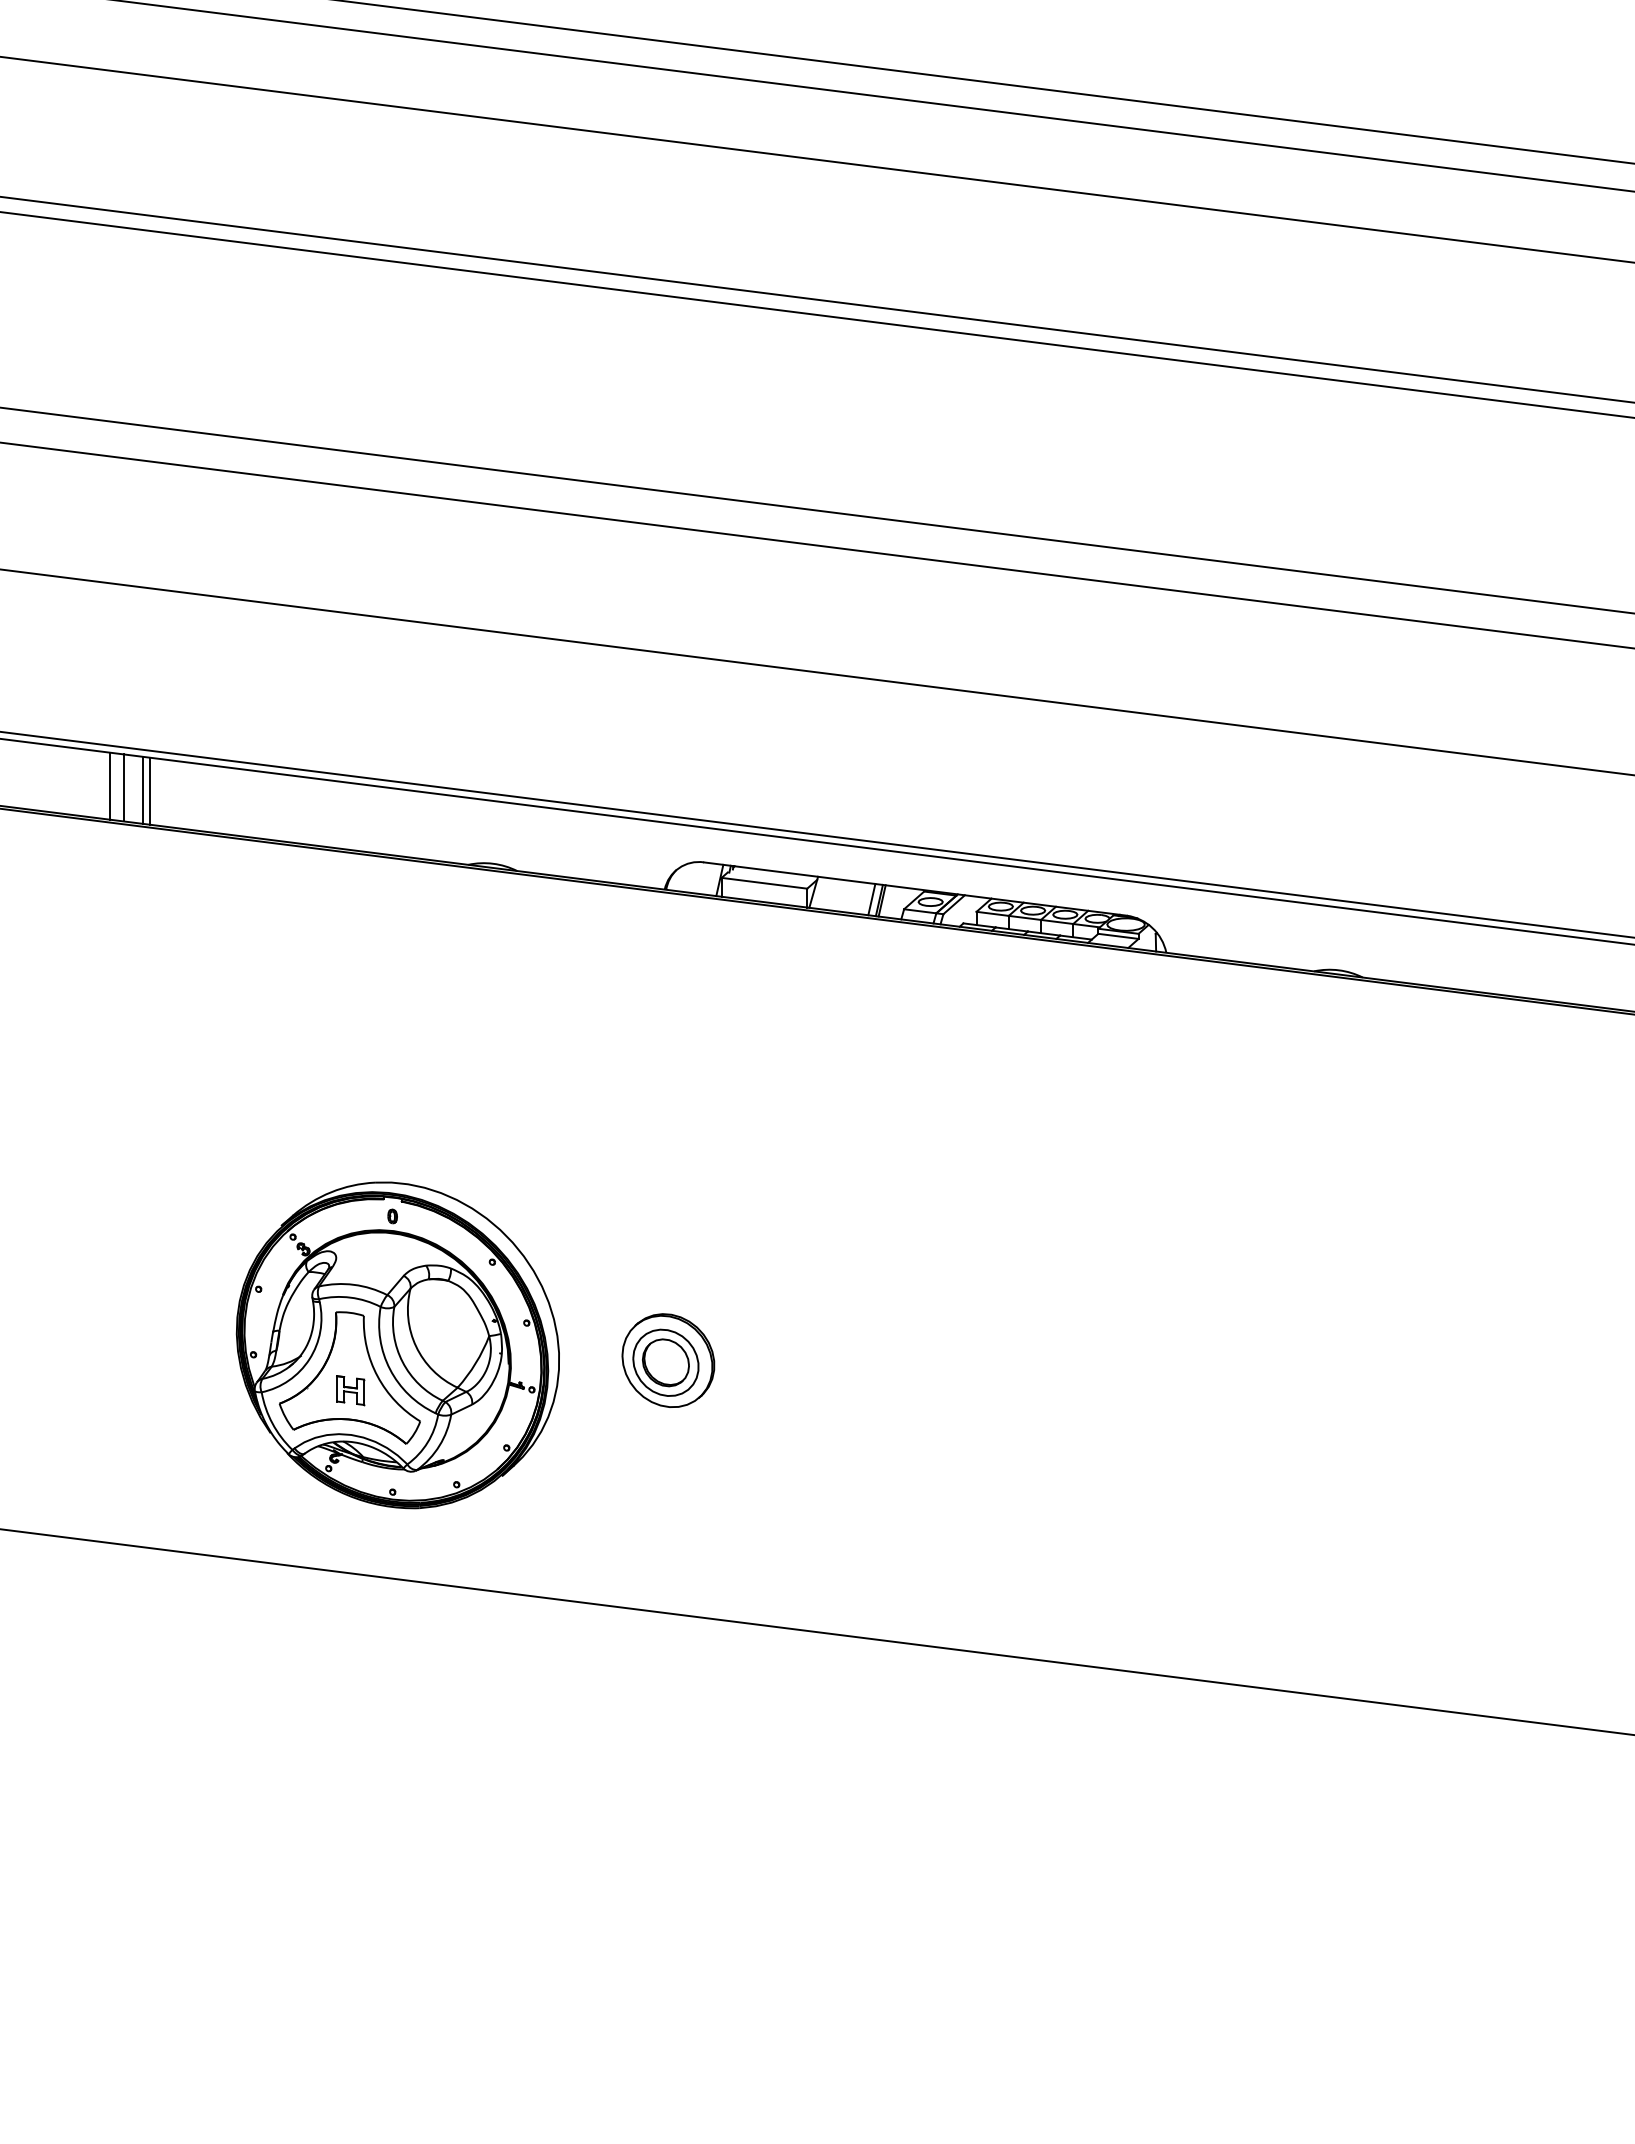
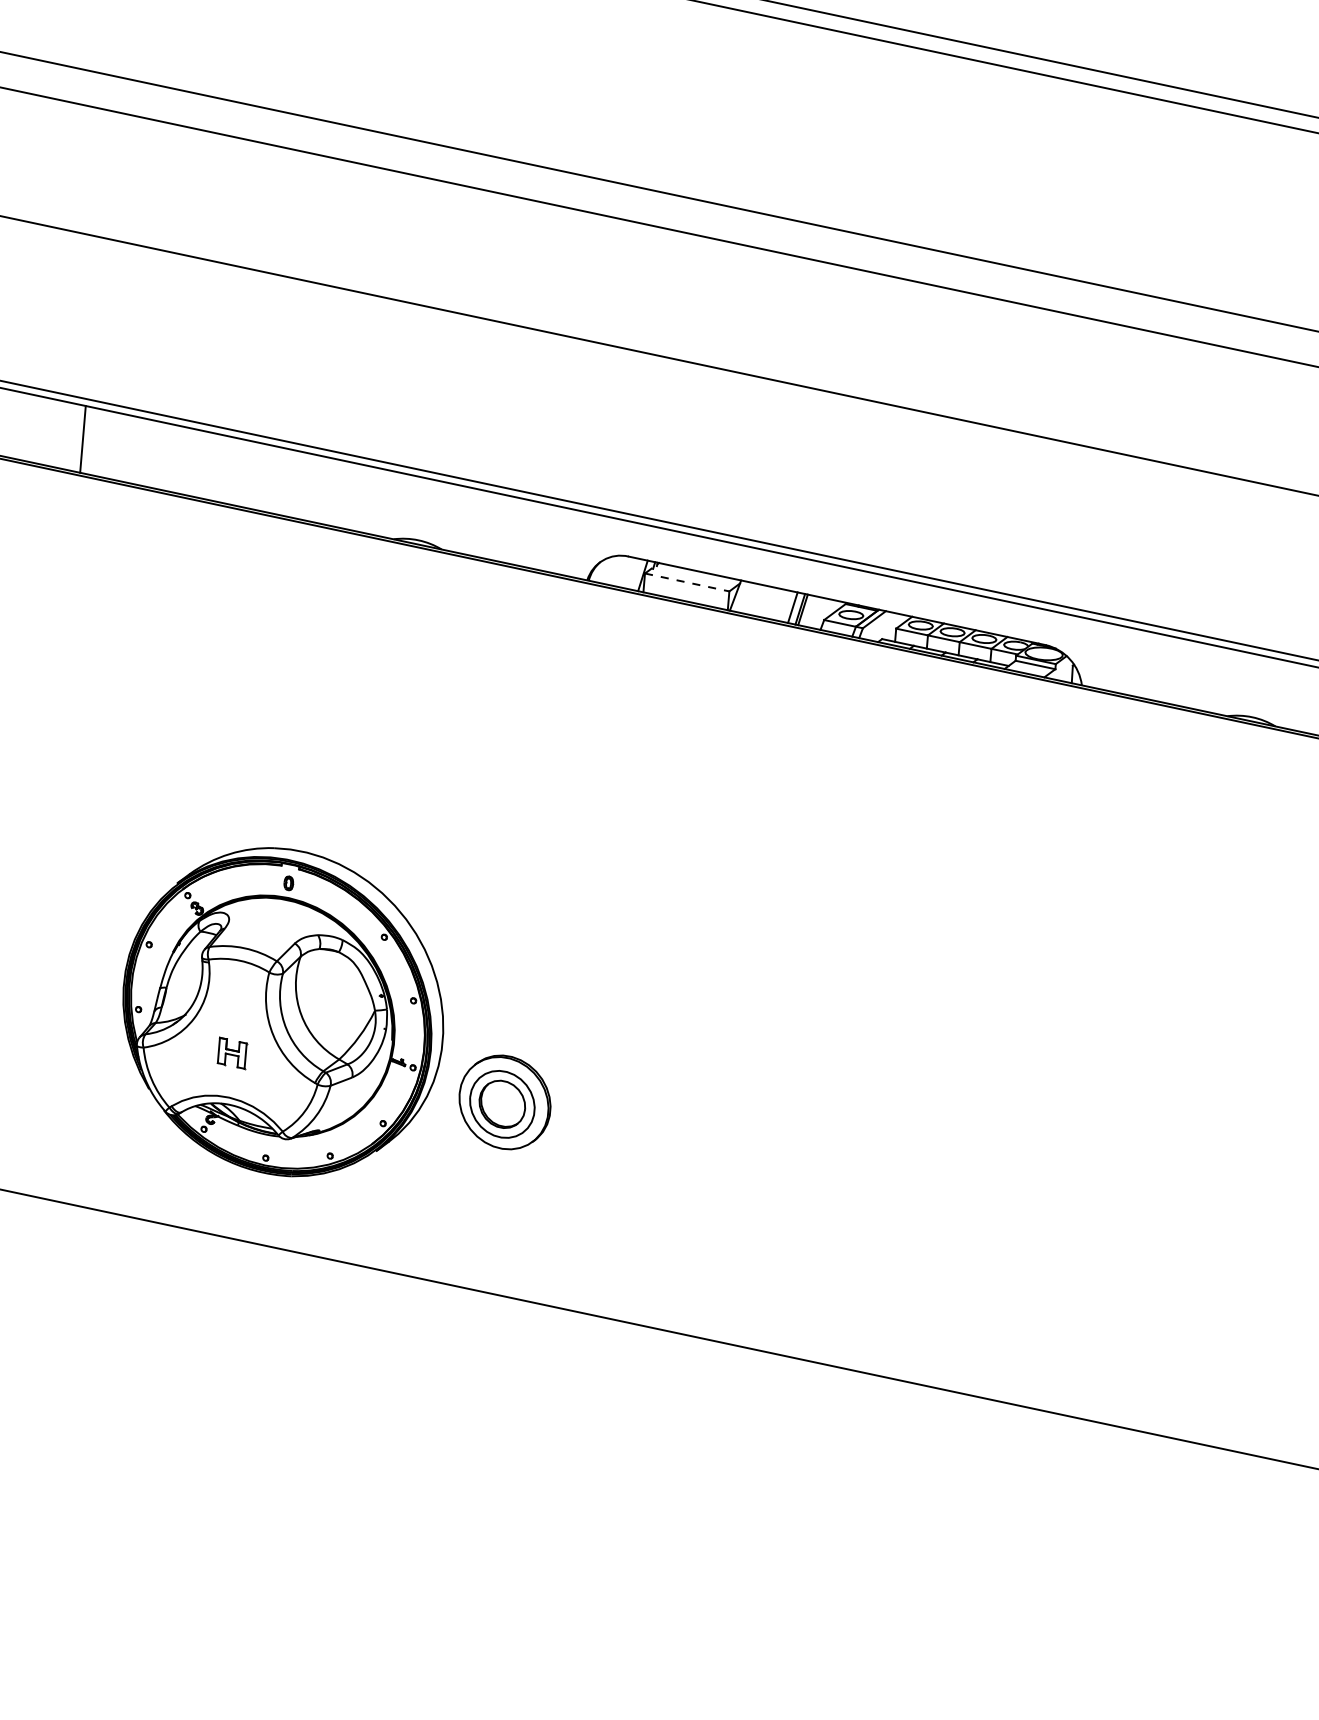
line: (110, 785) -> (43, 430), removed
line: (123, 787) -> (56, 433), removed
line: (143, 789) -> (76, 437), removed
line: (764, 883) -> (687, 582), solid -> dashed
part: (668, 1360) -> (505, 1102), moved
part: (349, 1377) -> (232, 1040), removed

